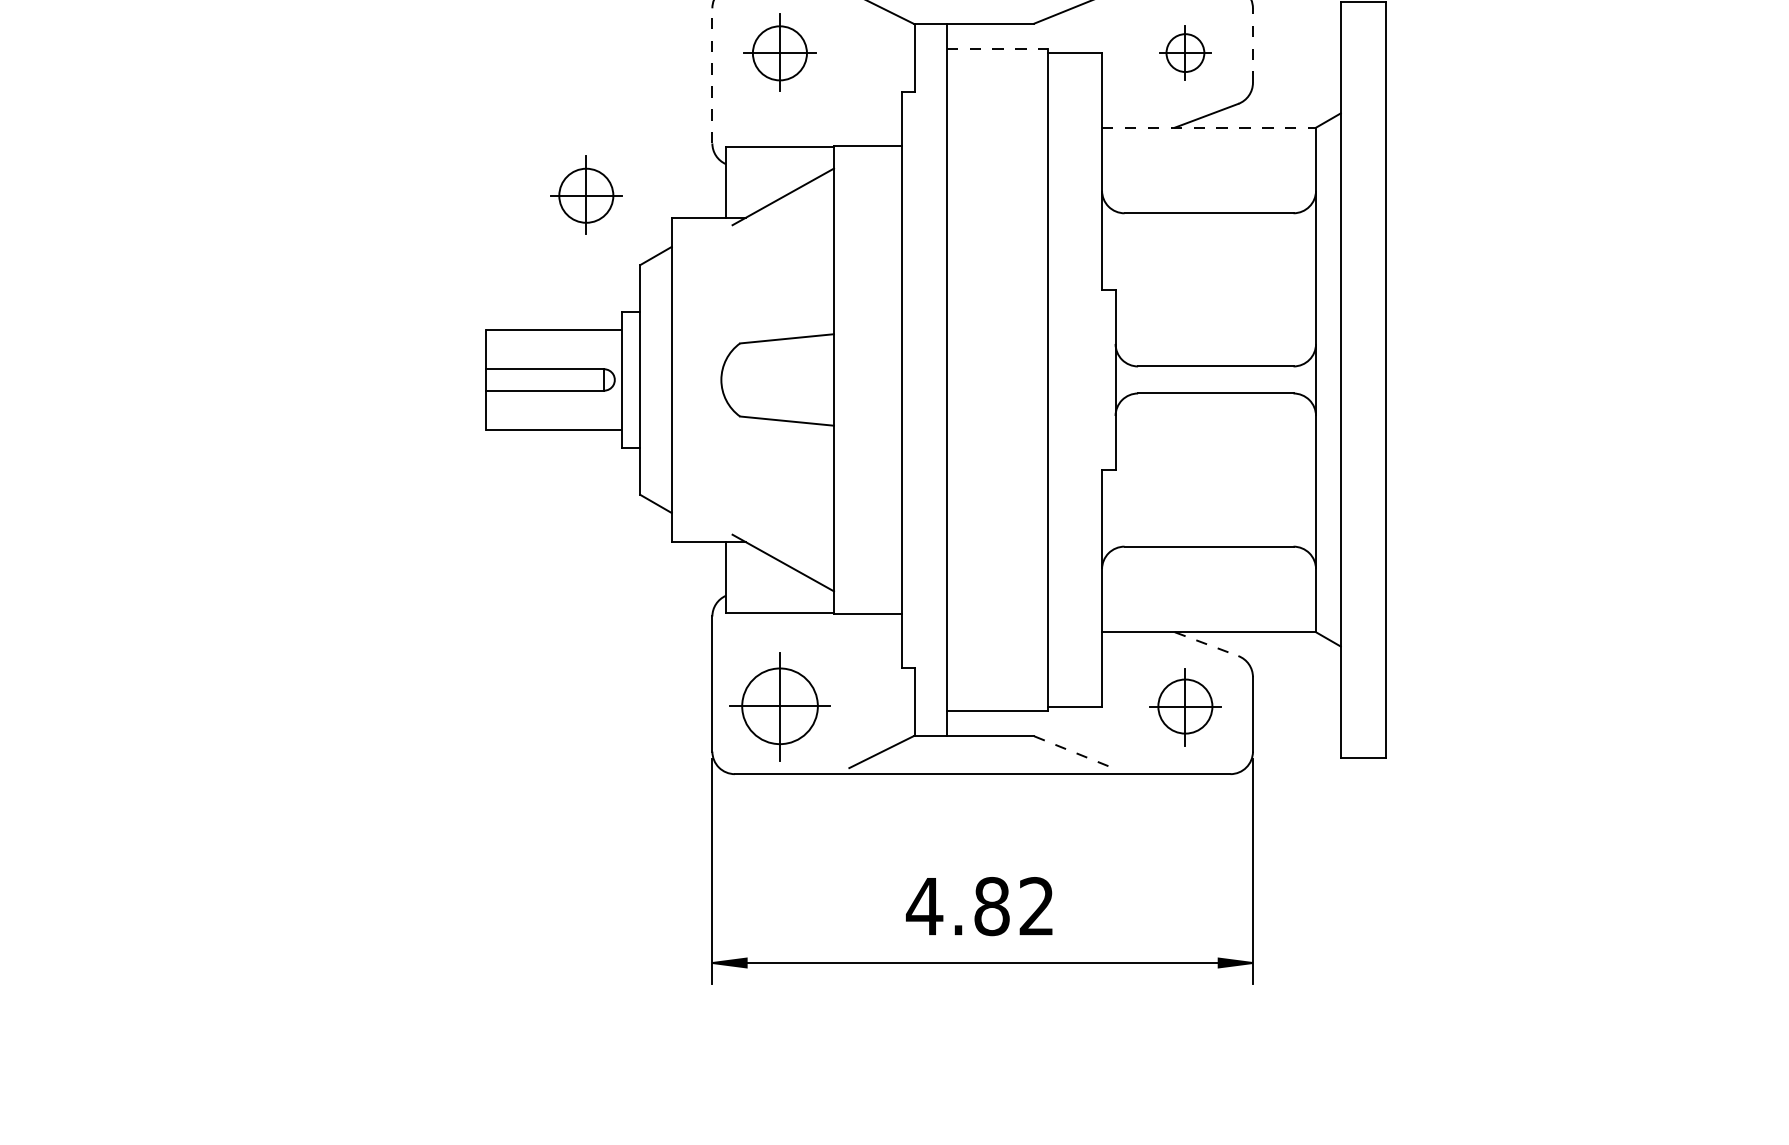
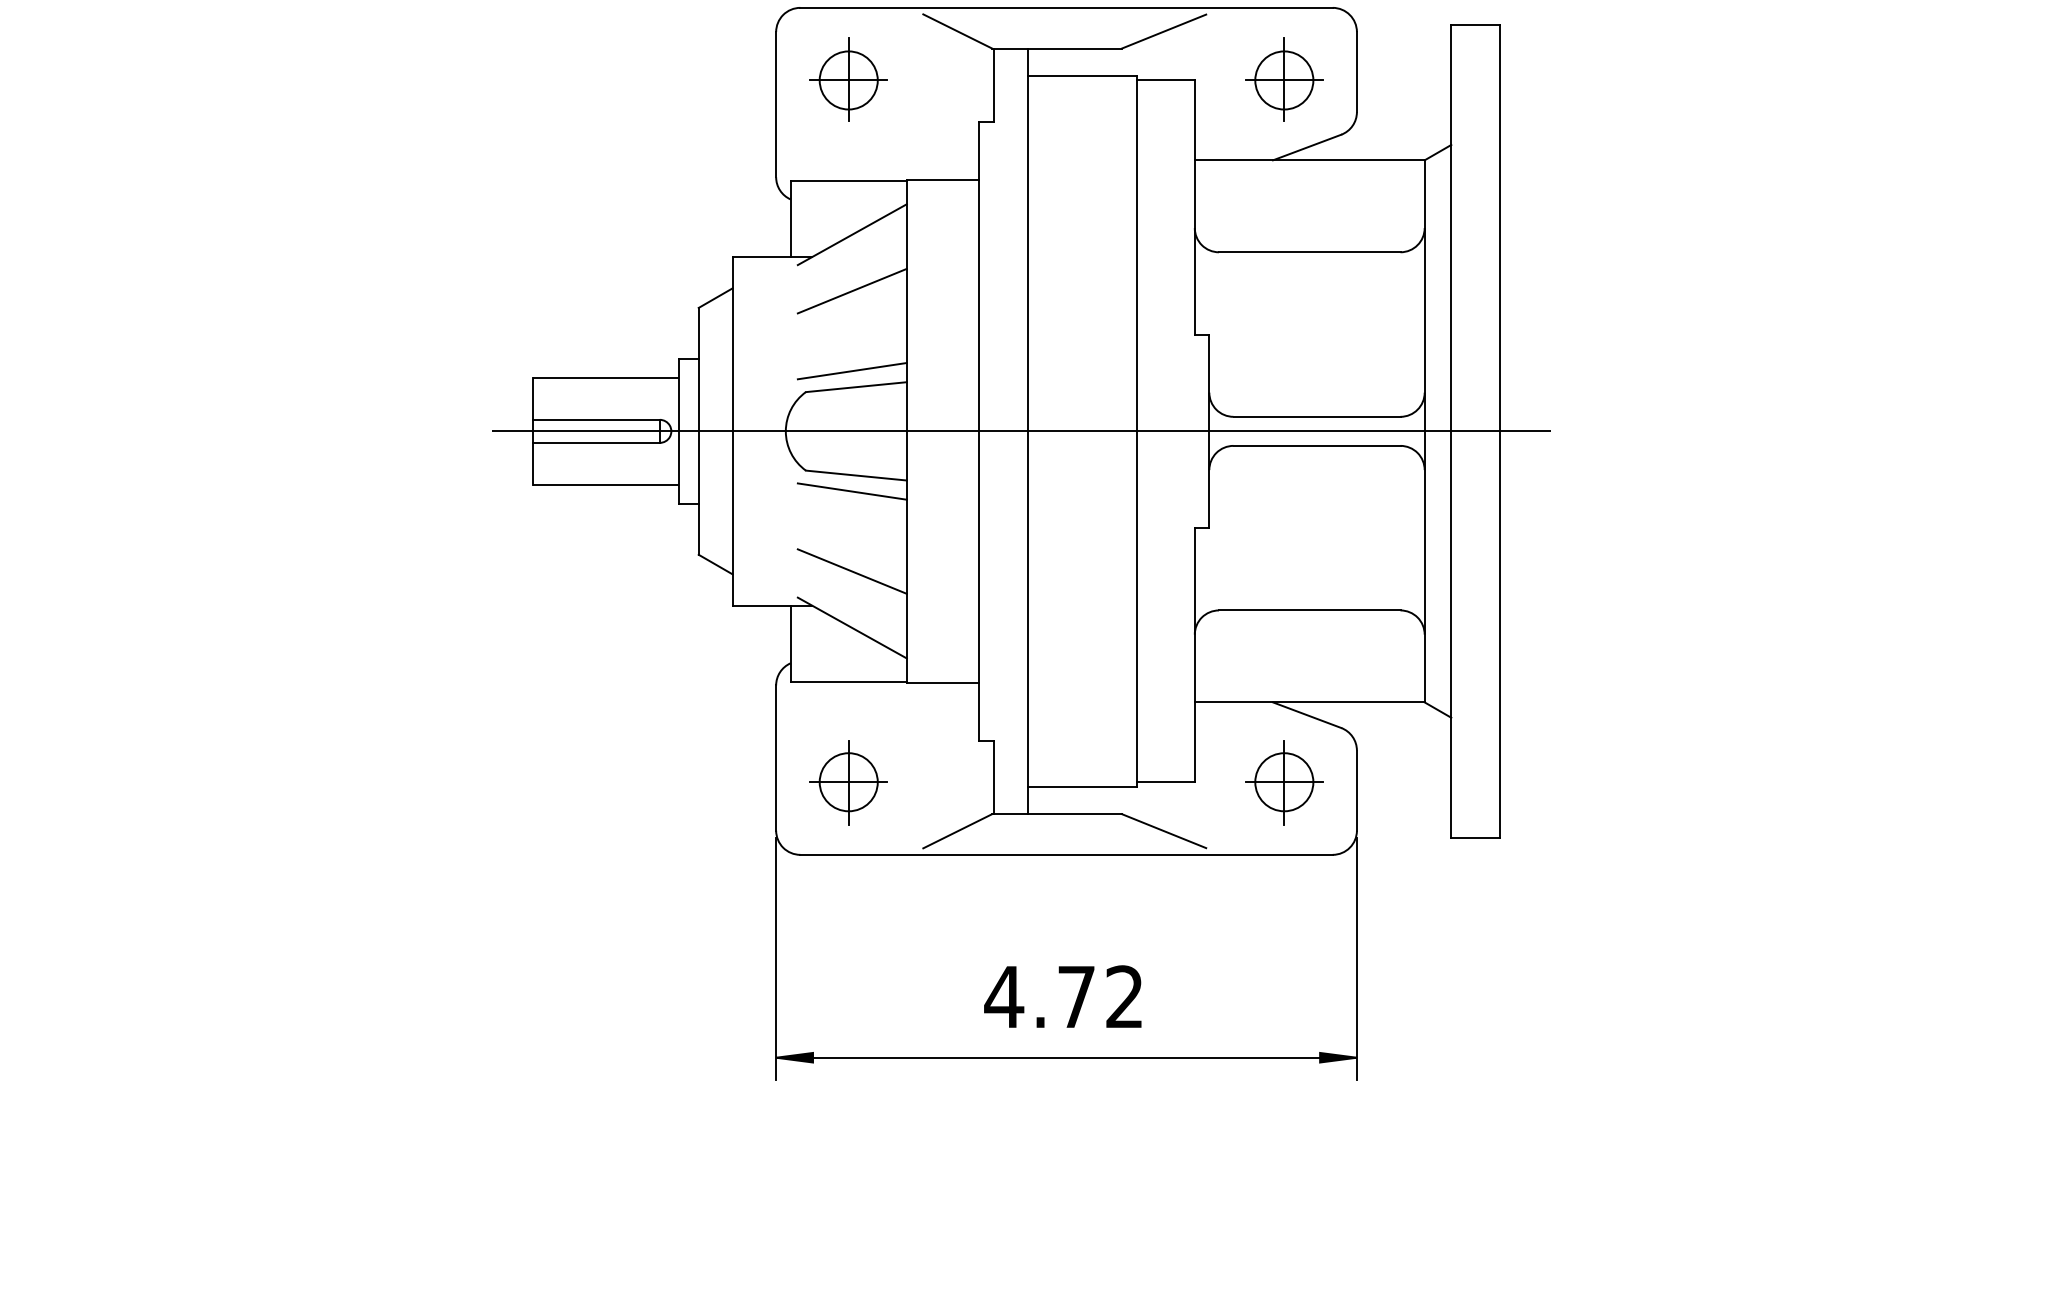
line: (1252, 45) -> (1356, 71), dashed -> solid
line: (997, 48) -> (1082, 75), dashed -> solid
part: (1185, 52) -> (1284, 79), size x1.43
line: (712, 75) -> (776, 104), dashed -> solid
line: (1208, 127) -> (1309, 160), dashed -> solid
part: (586, 194) -> (640, 232), removed
line: (782, 248) -> (851, 290), added
line: (782, 324) -> (851, 371), added
line: (940, 380) -> (1021, 431), added
line: (782, 435) -> (851, 491), added
line: (782, 510) -> (851, 571), added
line: (1206, 644) -> (1307, 715), dashed -> solid
part: (779, 706) -> (848, 782), size x0.71
line: (1073, 752) -> (1164, 831), dashed -> solid
text: (991, 906) -> (1076, 996), 4.82 -> 4.72

